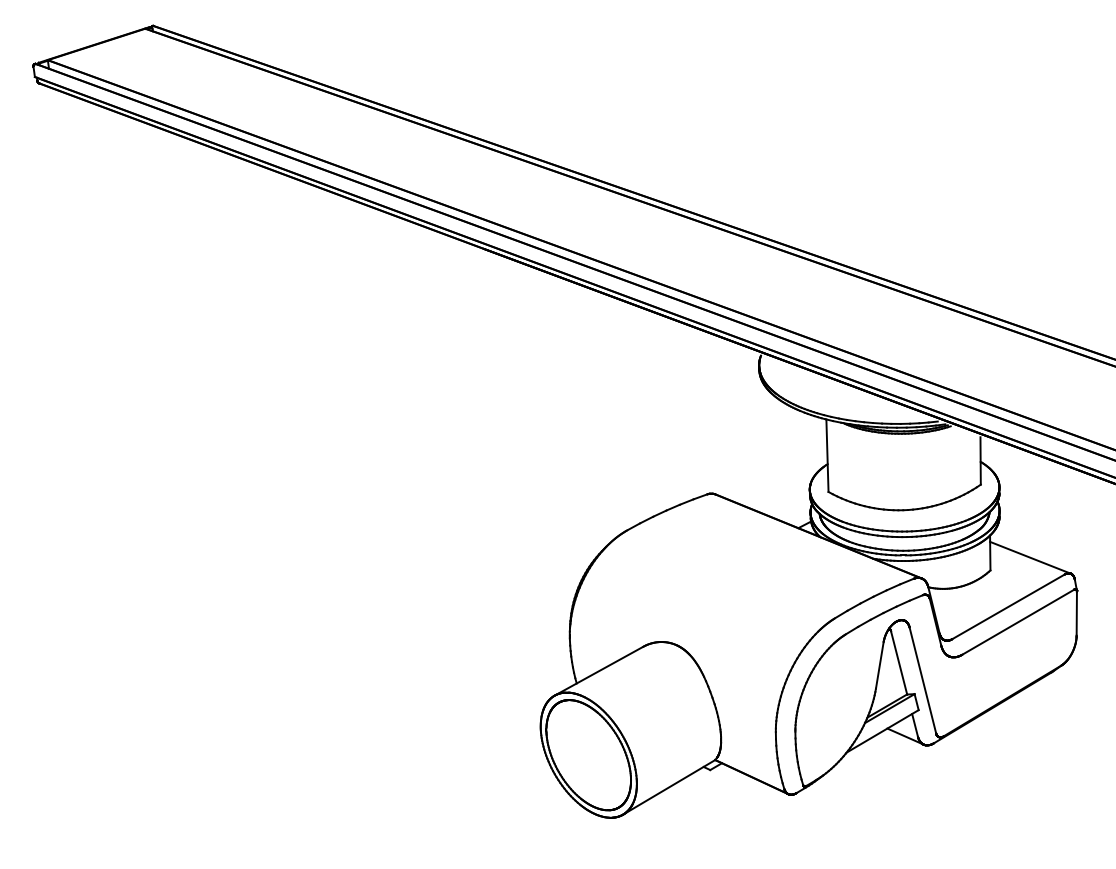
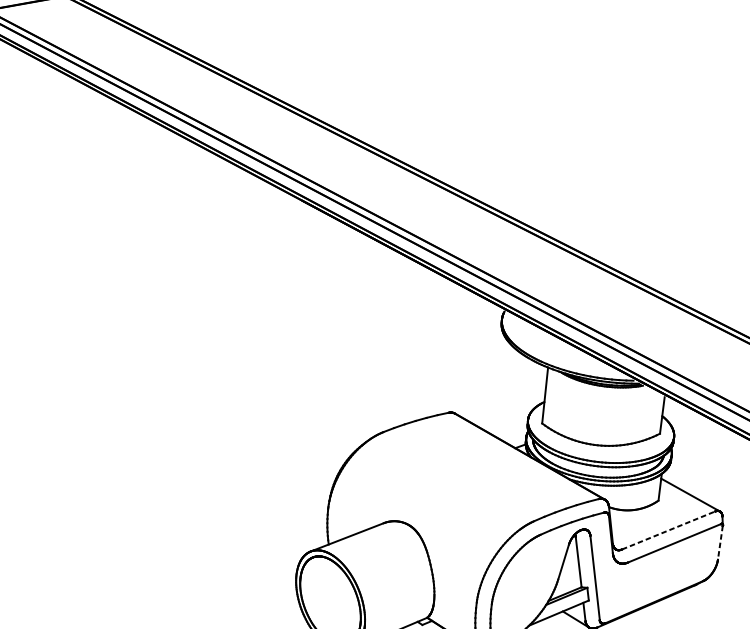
line: (1008, 606) -> (668, 530), solid -> dashed
line: (1076, 614) -> (720, 543), solid -> dashed

